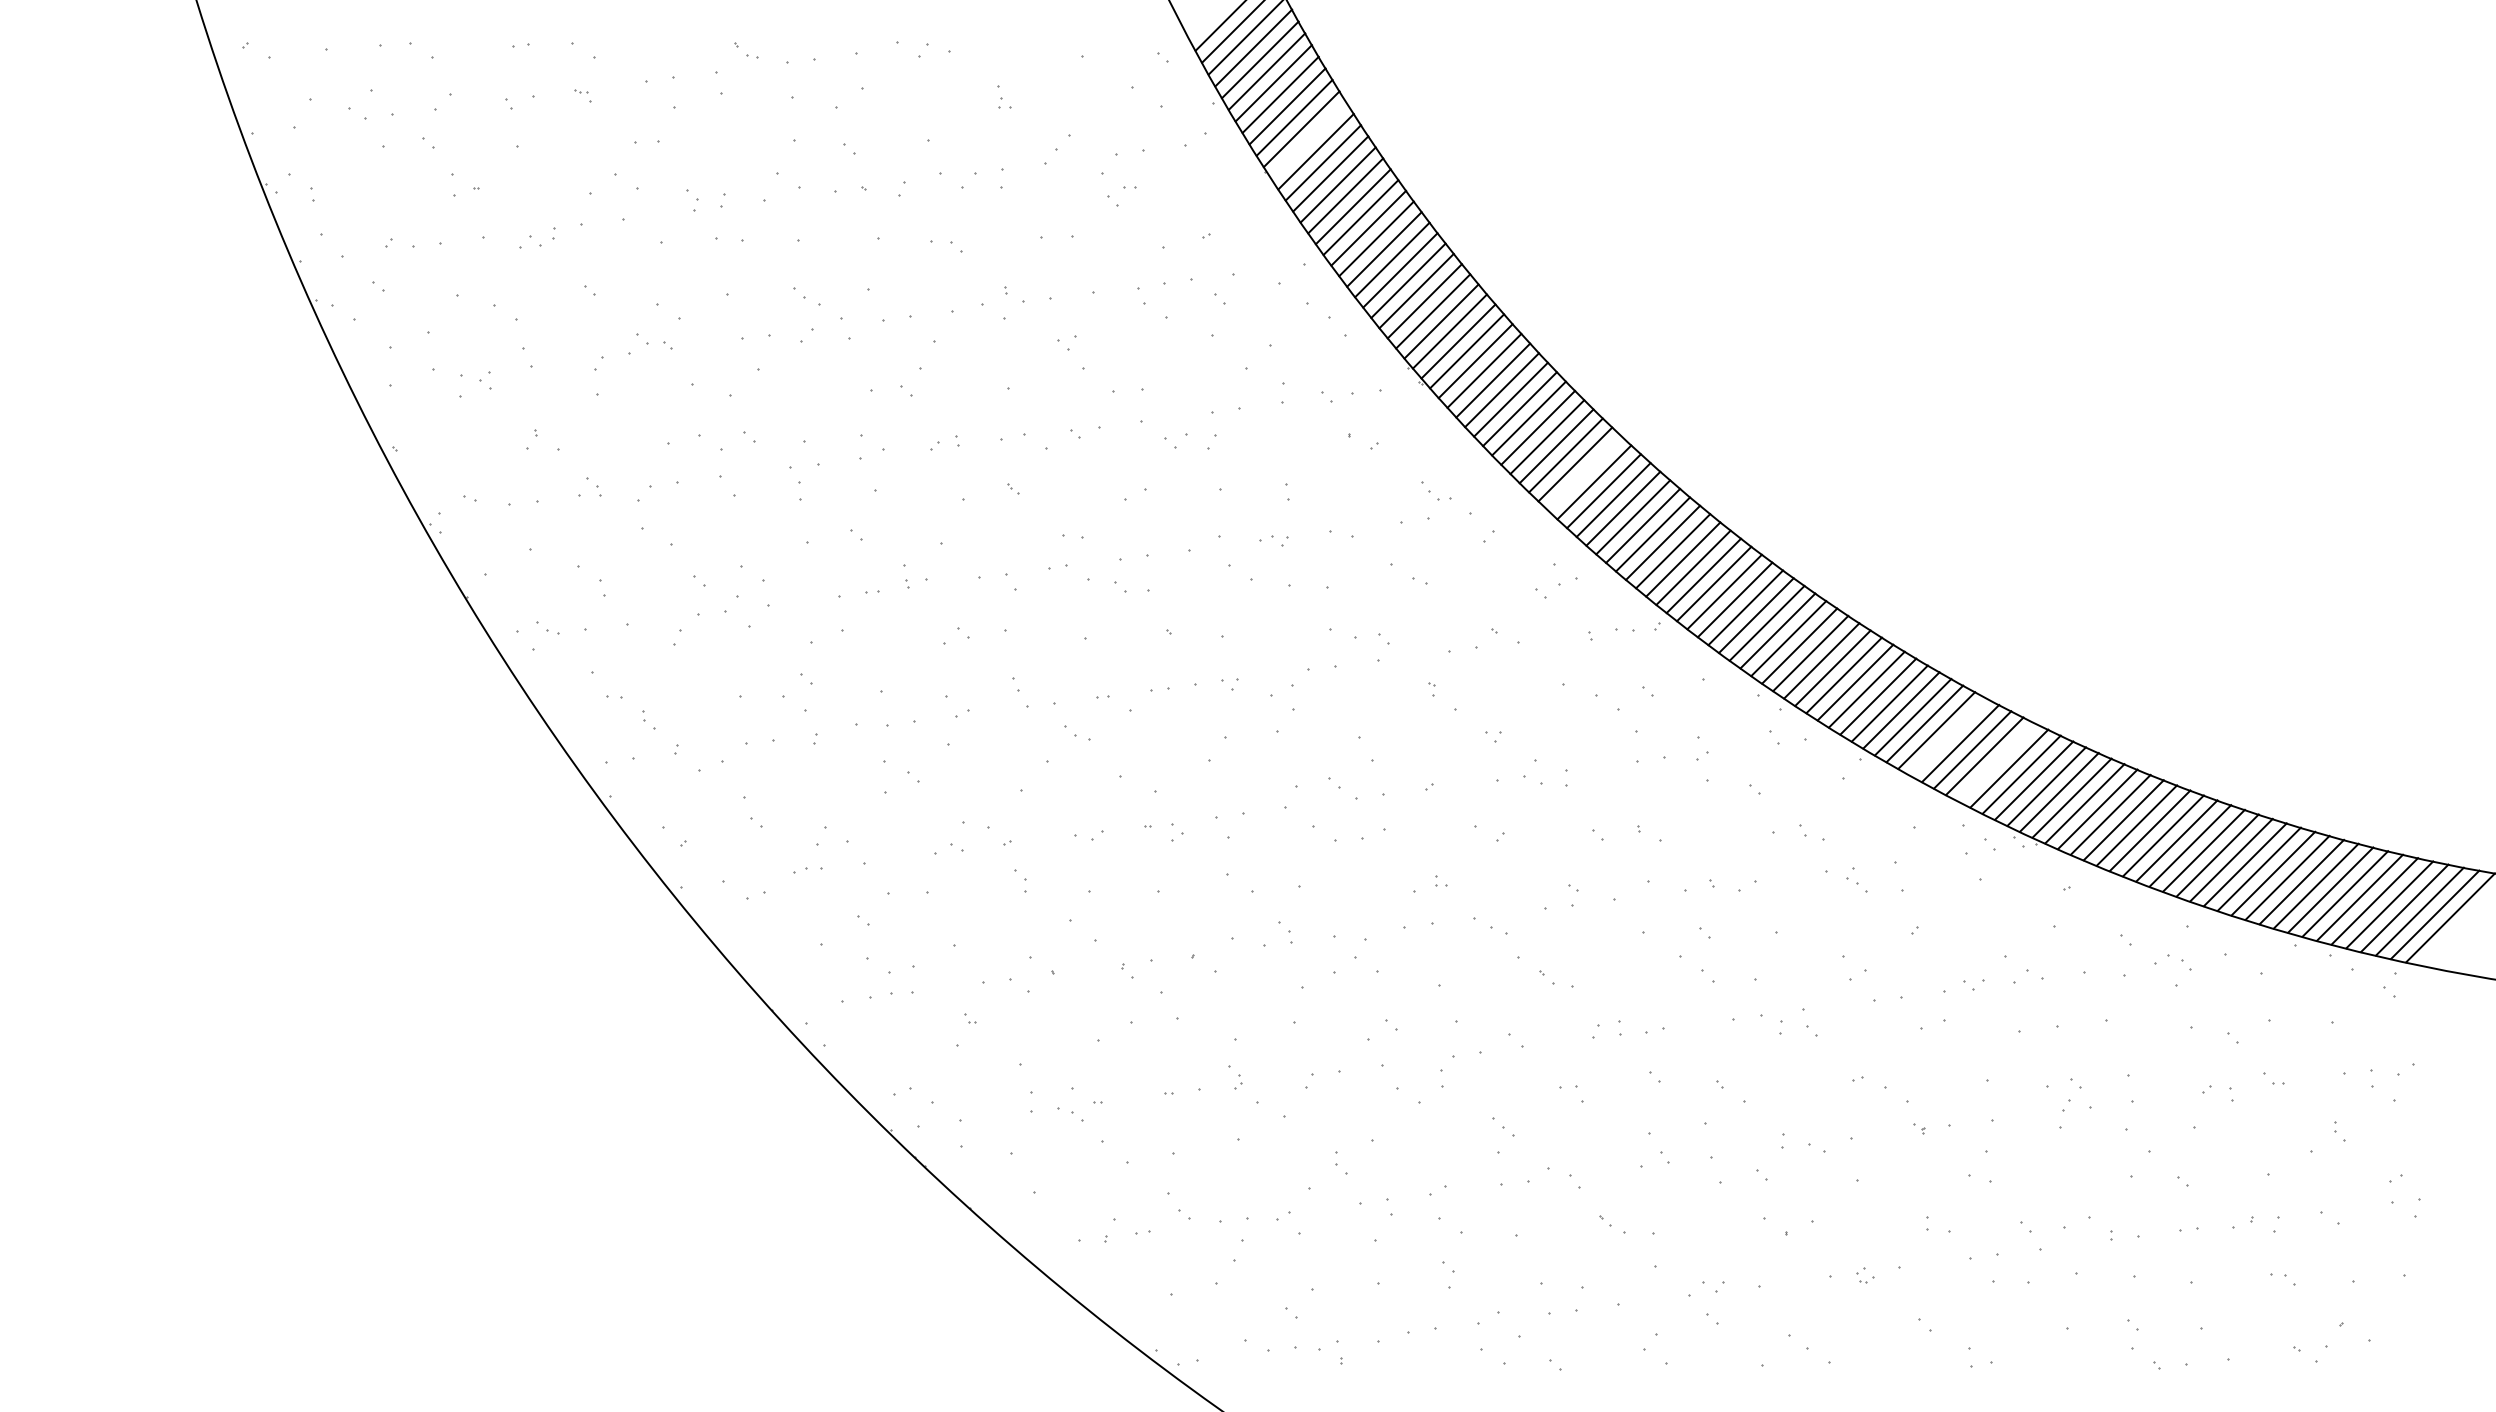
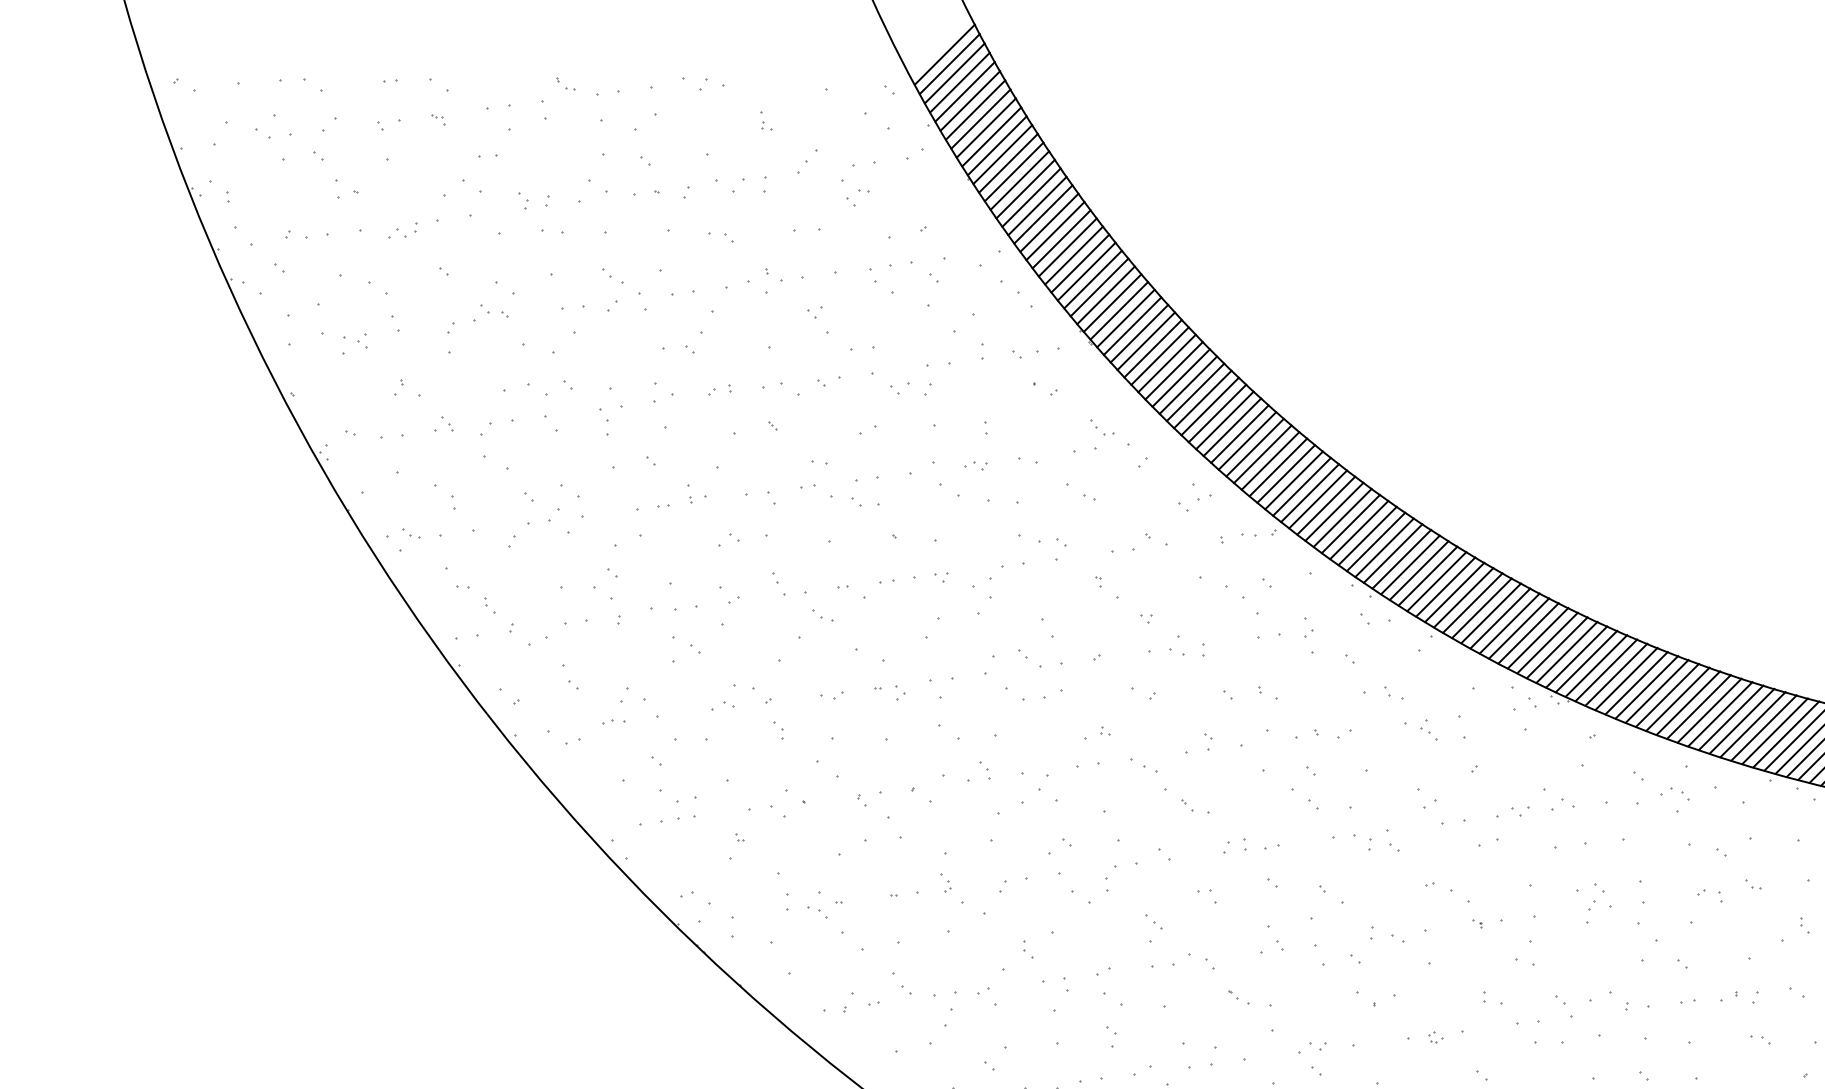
line: (1308, 140) -> (1002, 154), added
line: (1584, 473) -> (1217, 413), added
line: (1948, 736) -> (1500, 618), added
line: (1996, 762) -> (1537, 638), added

